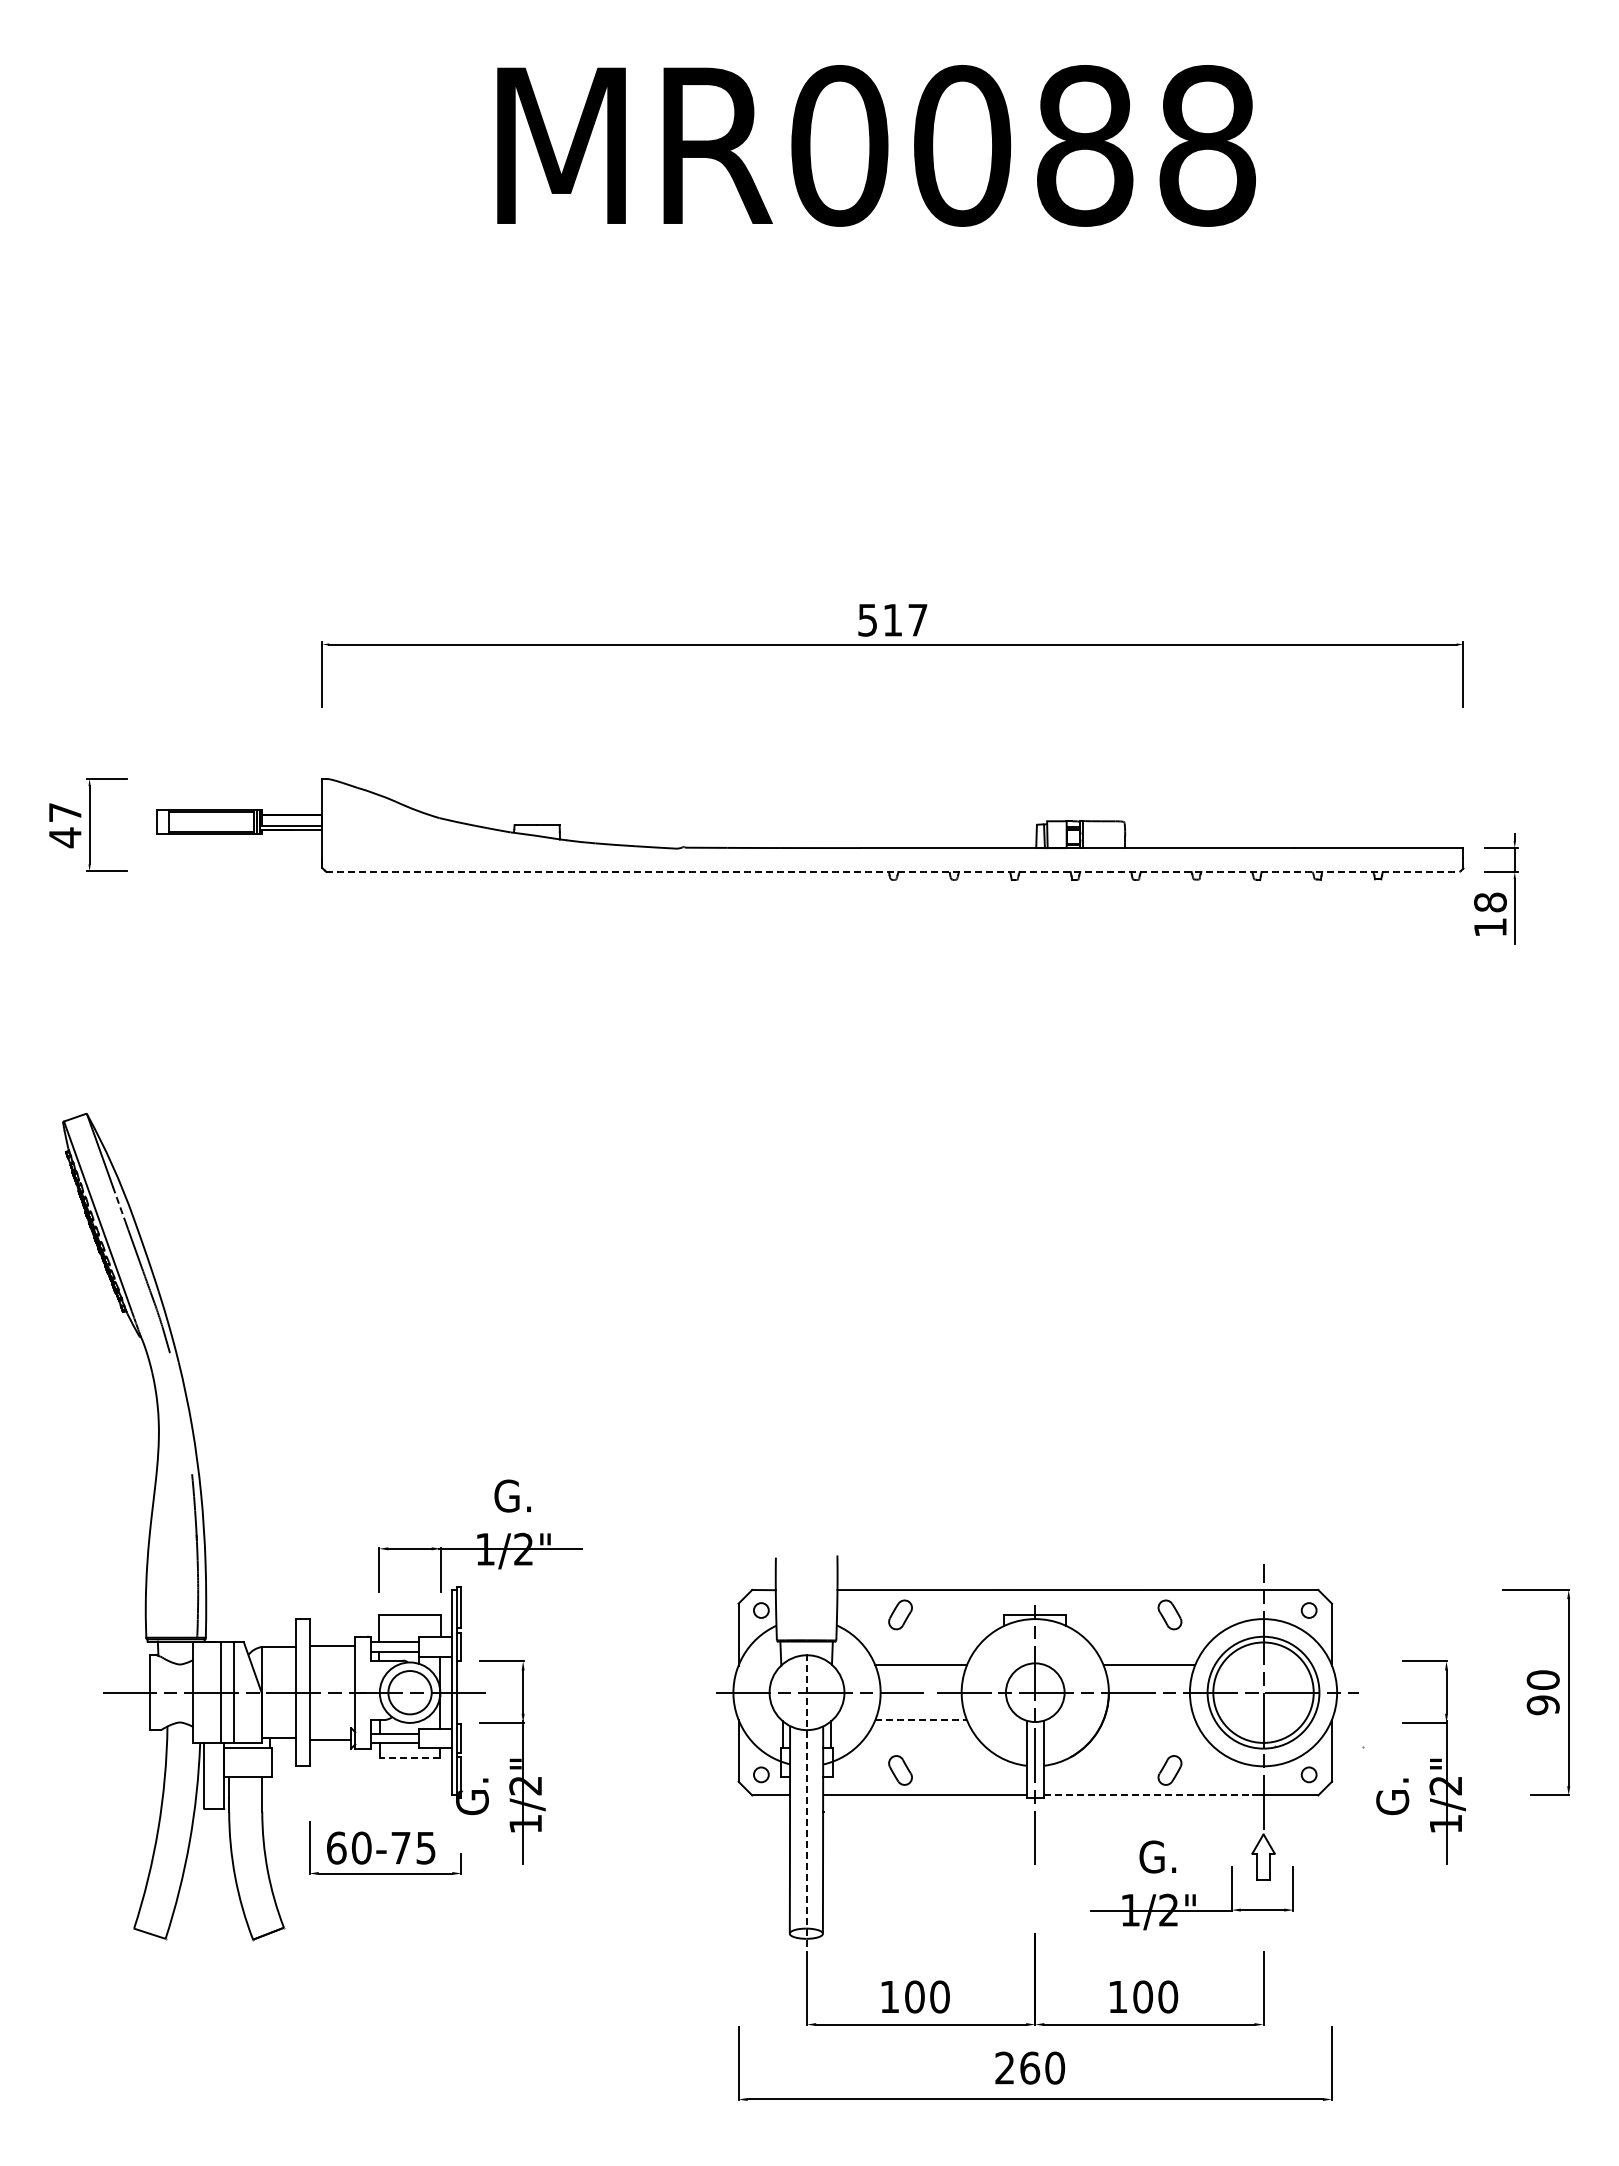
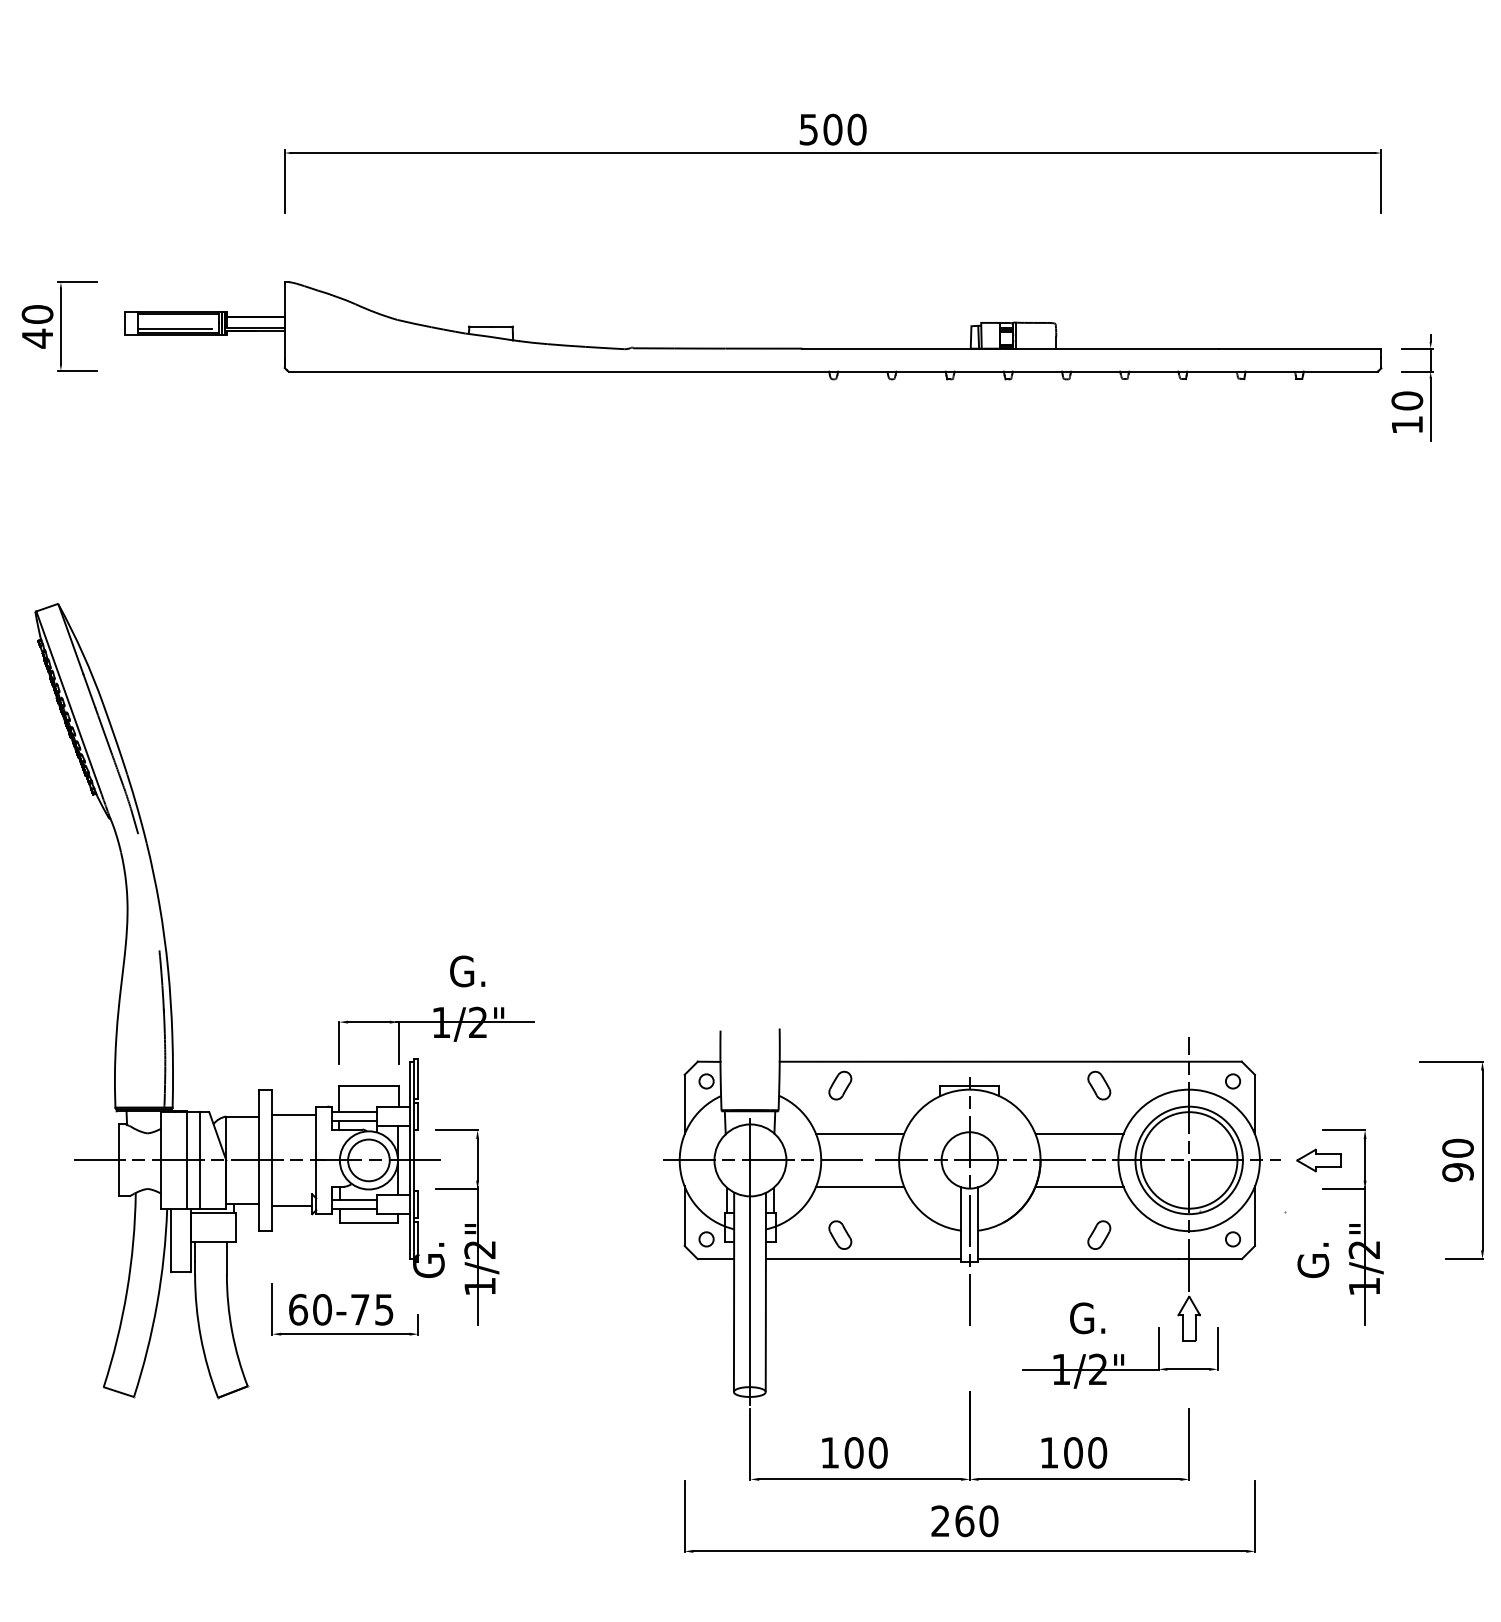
text: (905, 619) -> (845, 128), 517 -> 500
text: (64, 812) -> (36, 314), 47 -> 40
line: (207, 827) -> (174, 328), added
line: (892, 872) -> (832, 372), dashed -> solid
text: (1490, 902) -> (1407, 400), 18 -> 10
line: (119, 1204) -> (89, 691), dashed -> solid
part: (1398, 1692) -> (1318, 1160), added
line: (921, 1720) -> (860, 1187), dashed -> solid
line: (1149, 1720) -> (1079, 1187), added
line: (409, 1757) -> (368, 1222), dashed -> solid
line: (1148, 1795) -> (1078, 1259), dashed -> solid
line: (807, 1798) -> (750, 1262), dashed -> solid

